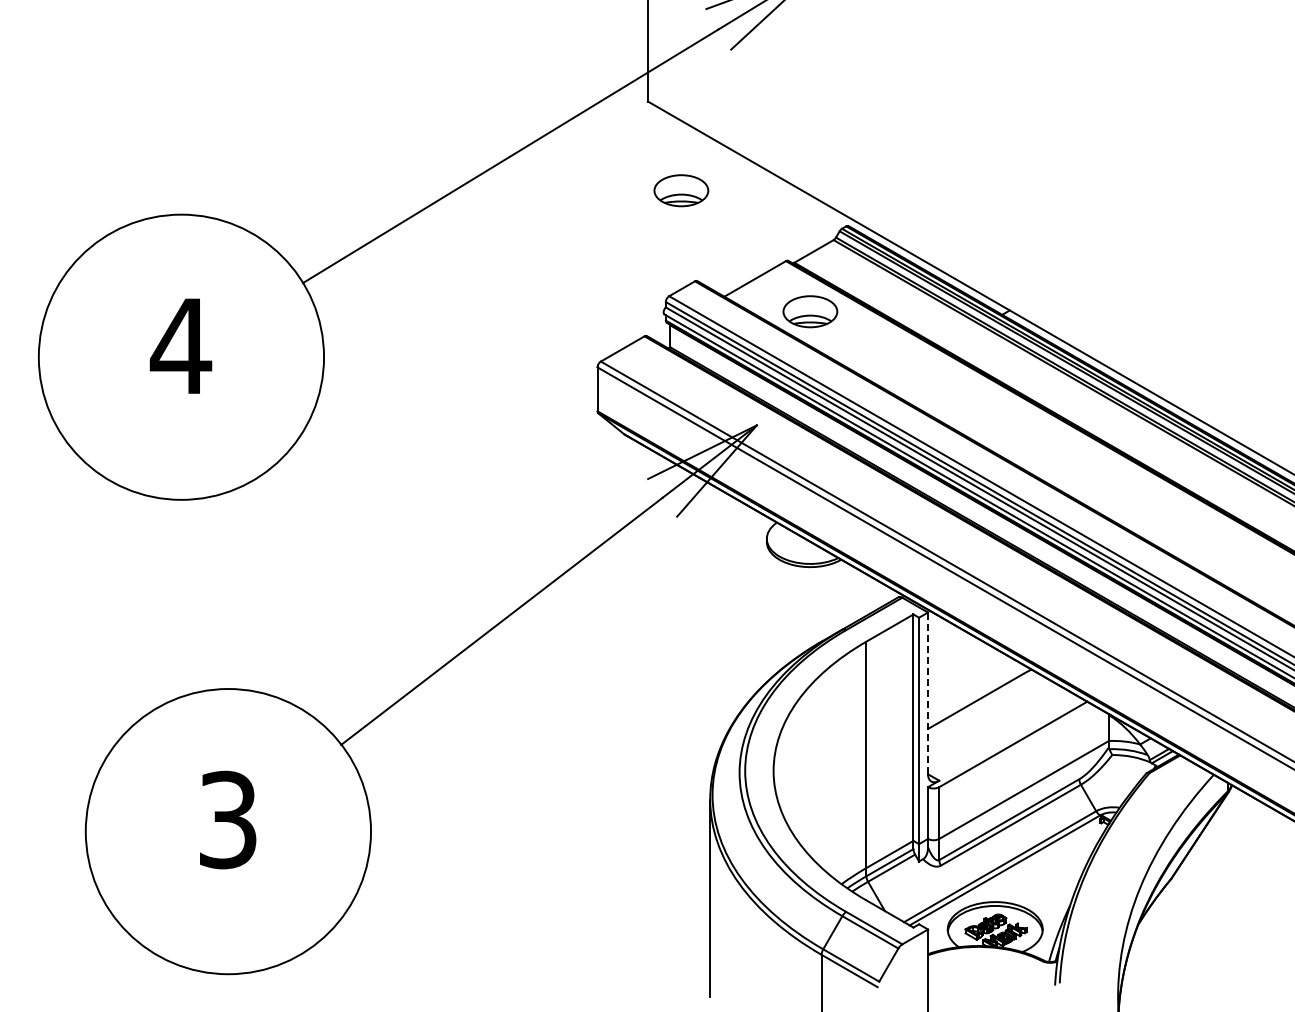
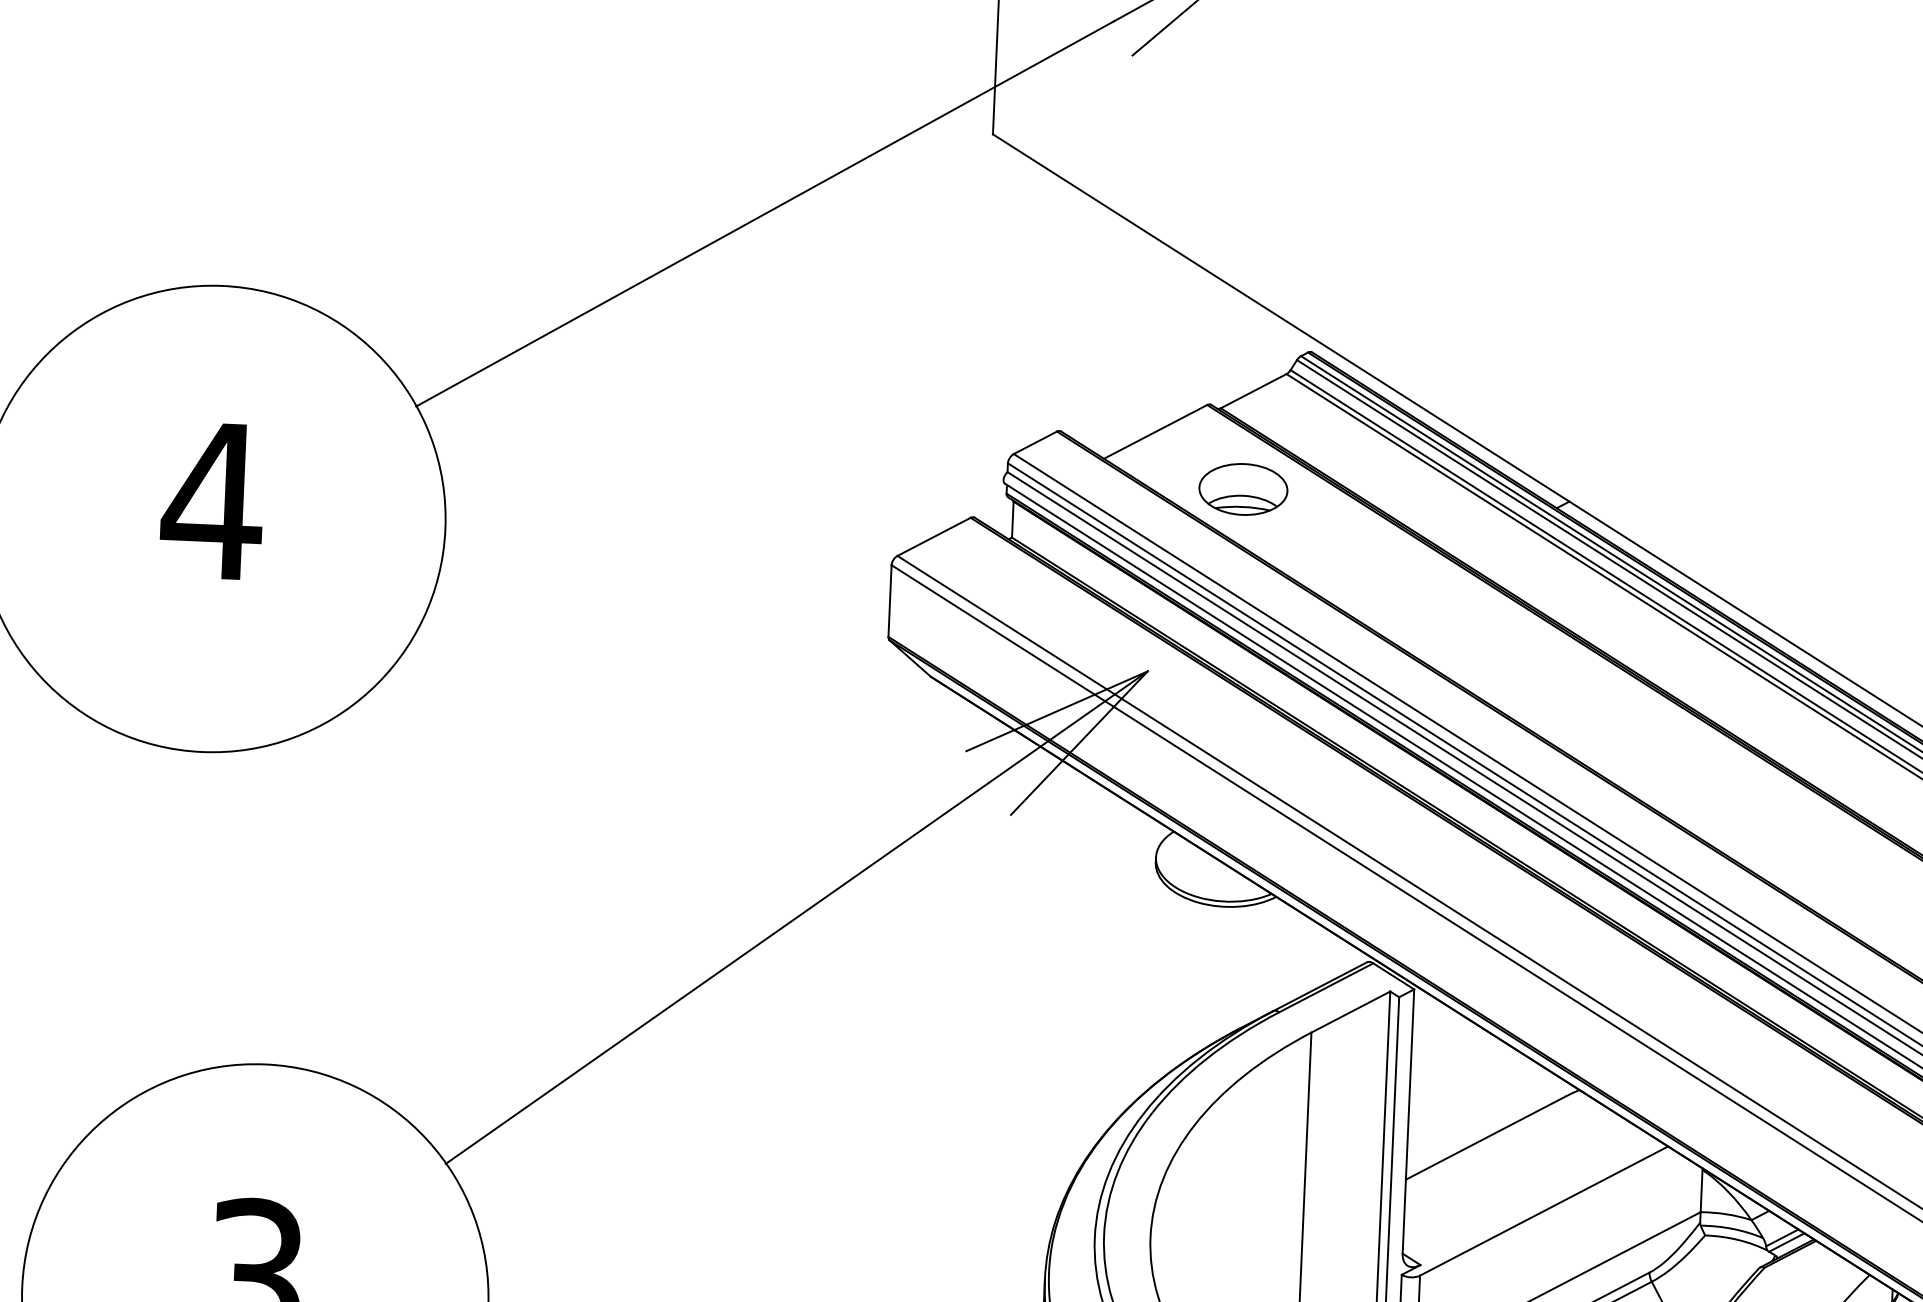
part: (681, 190) -> (1041, 282), removed
line: (928, 693) -> (1409, 1121), dashed -> solid

